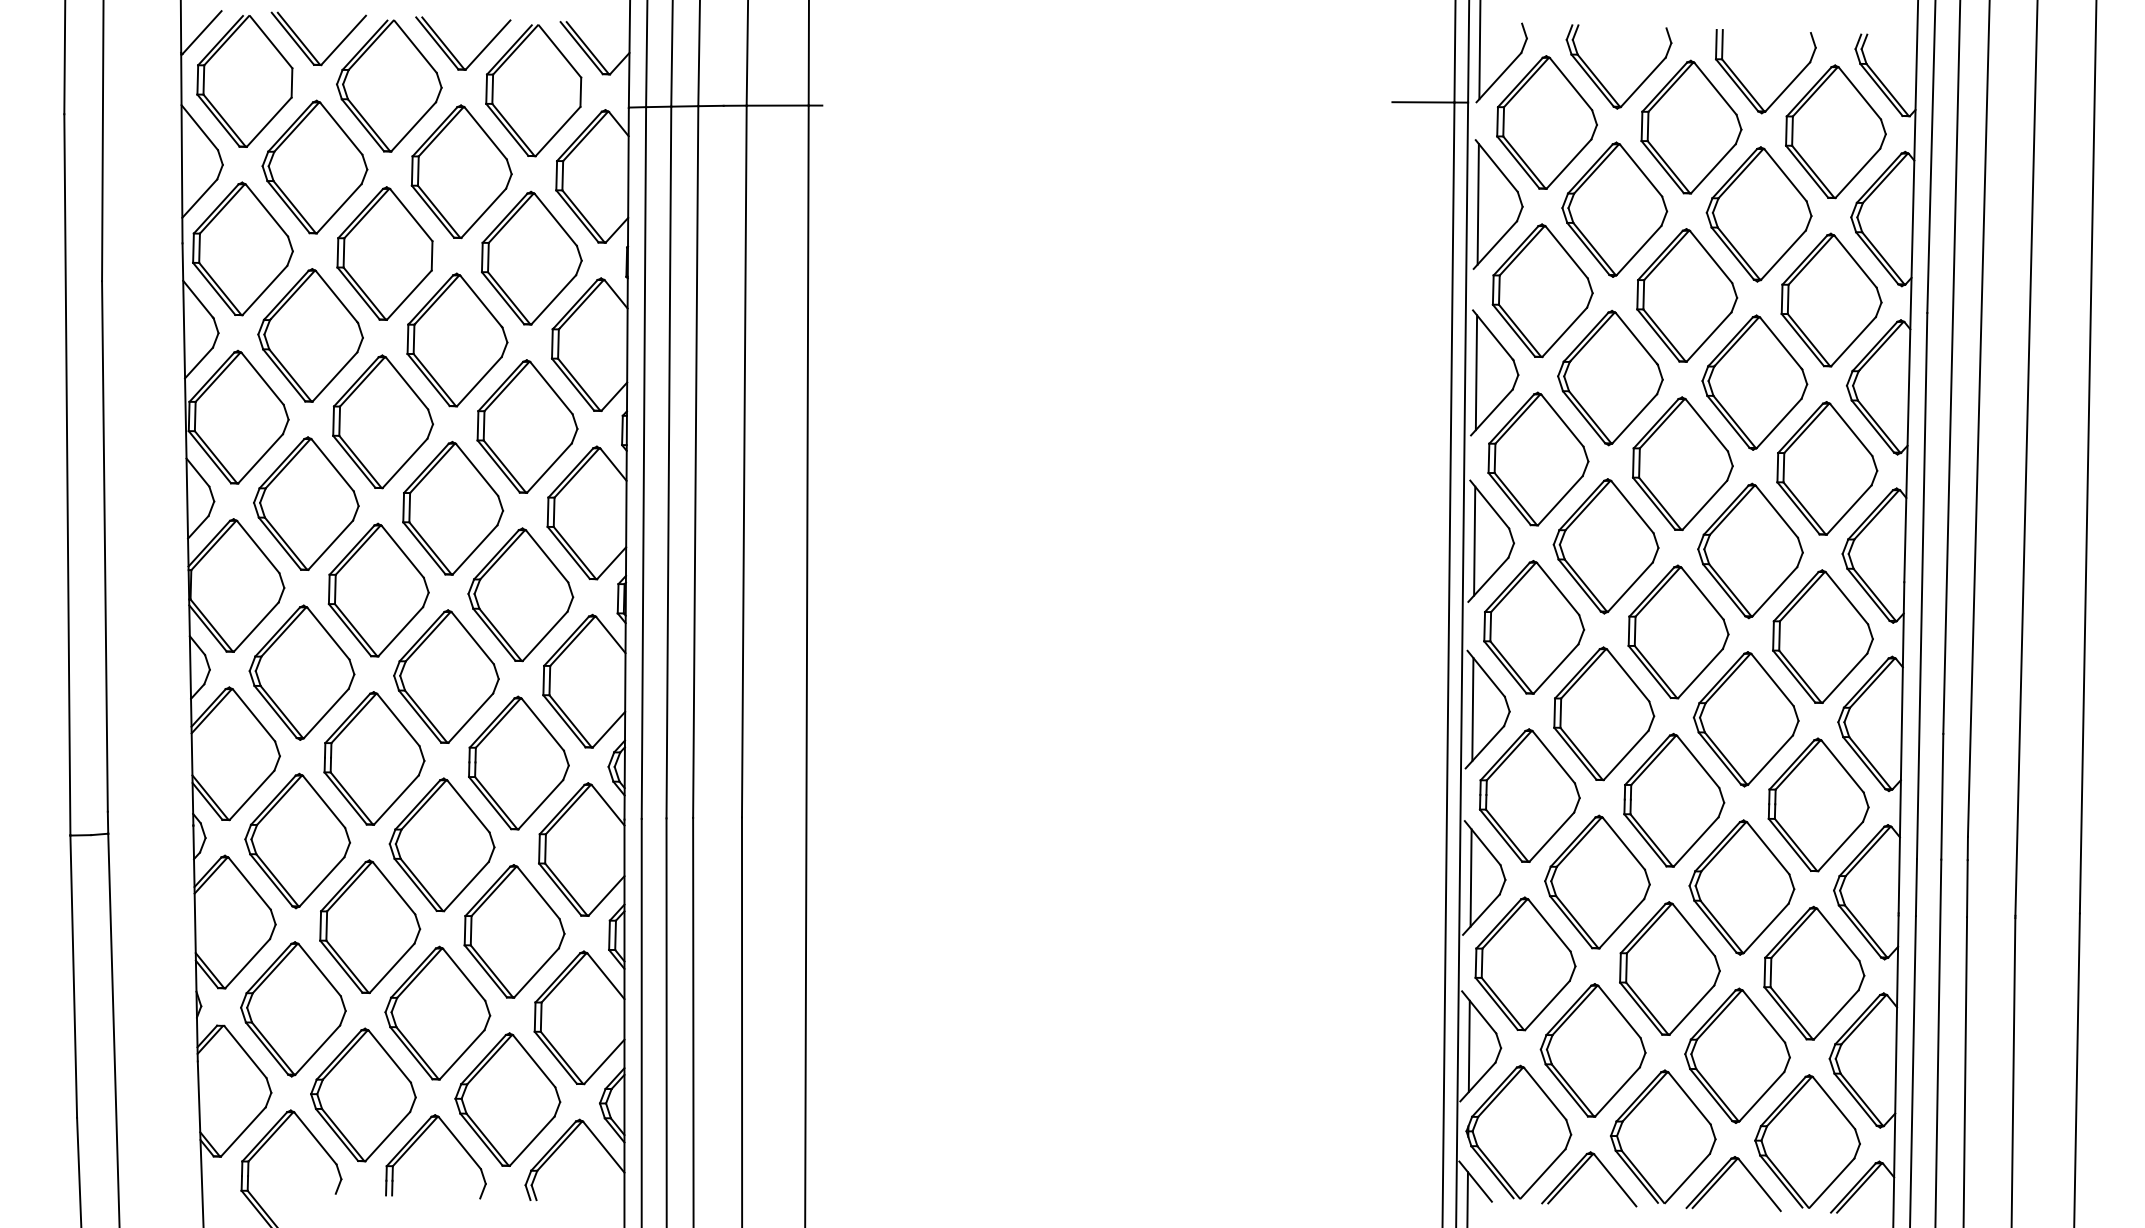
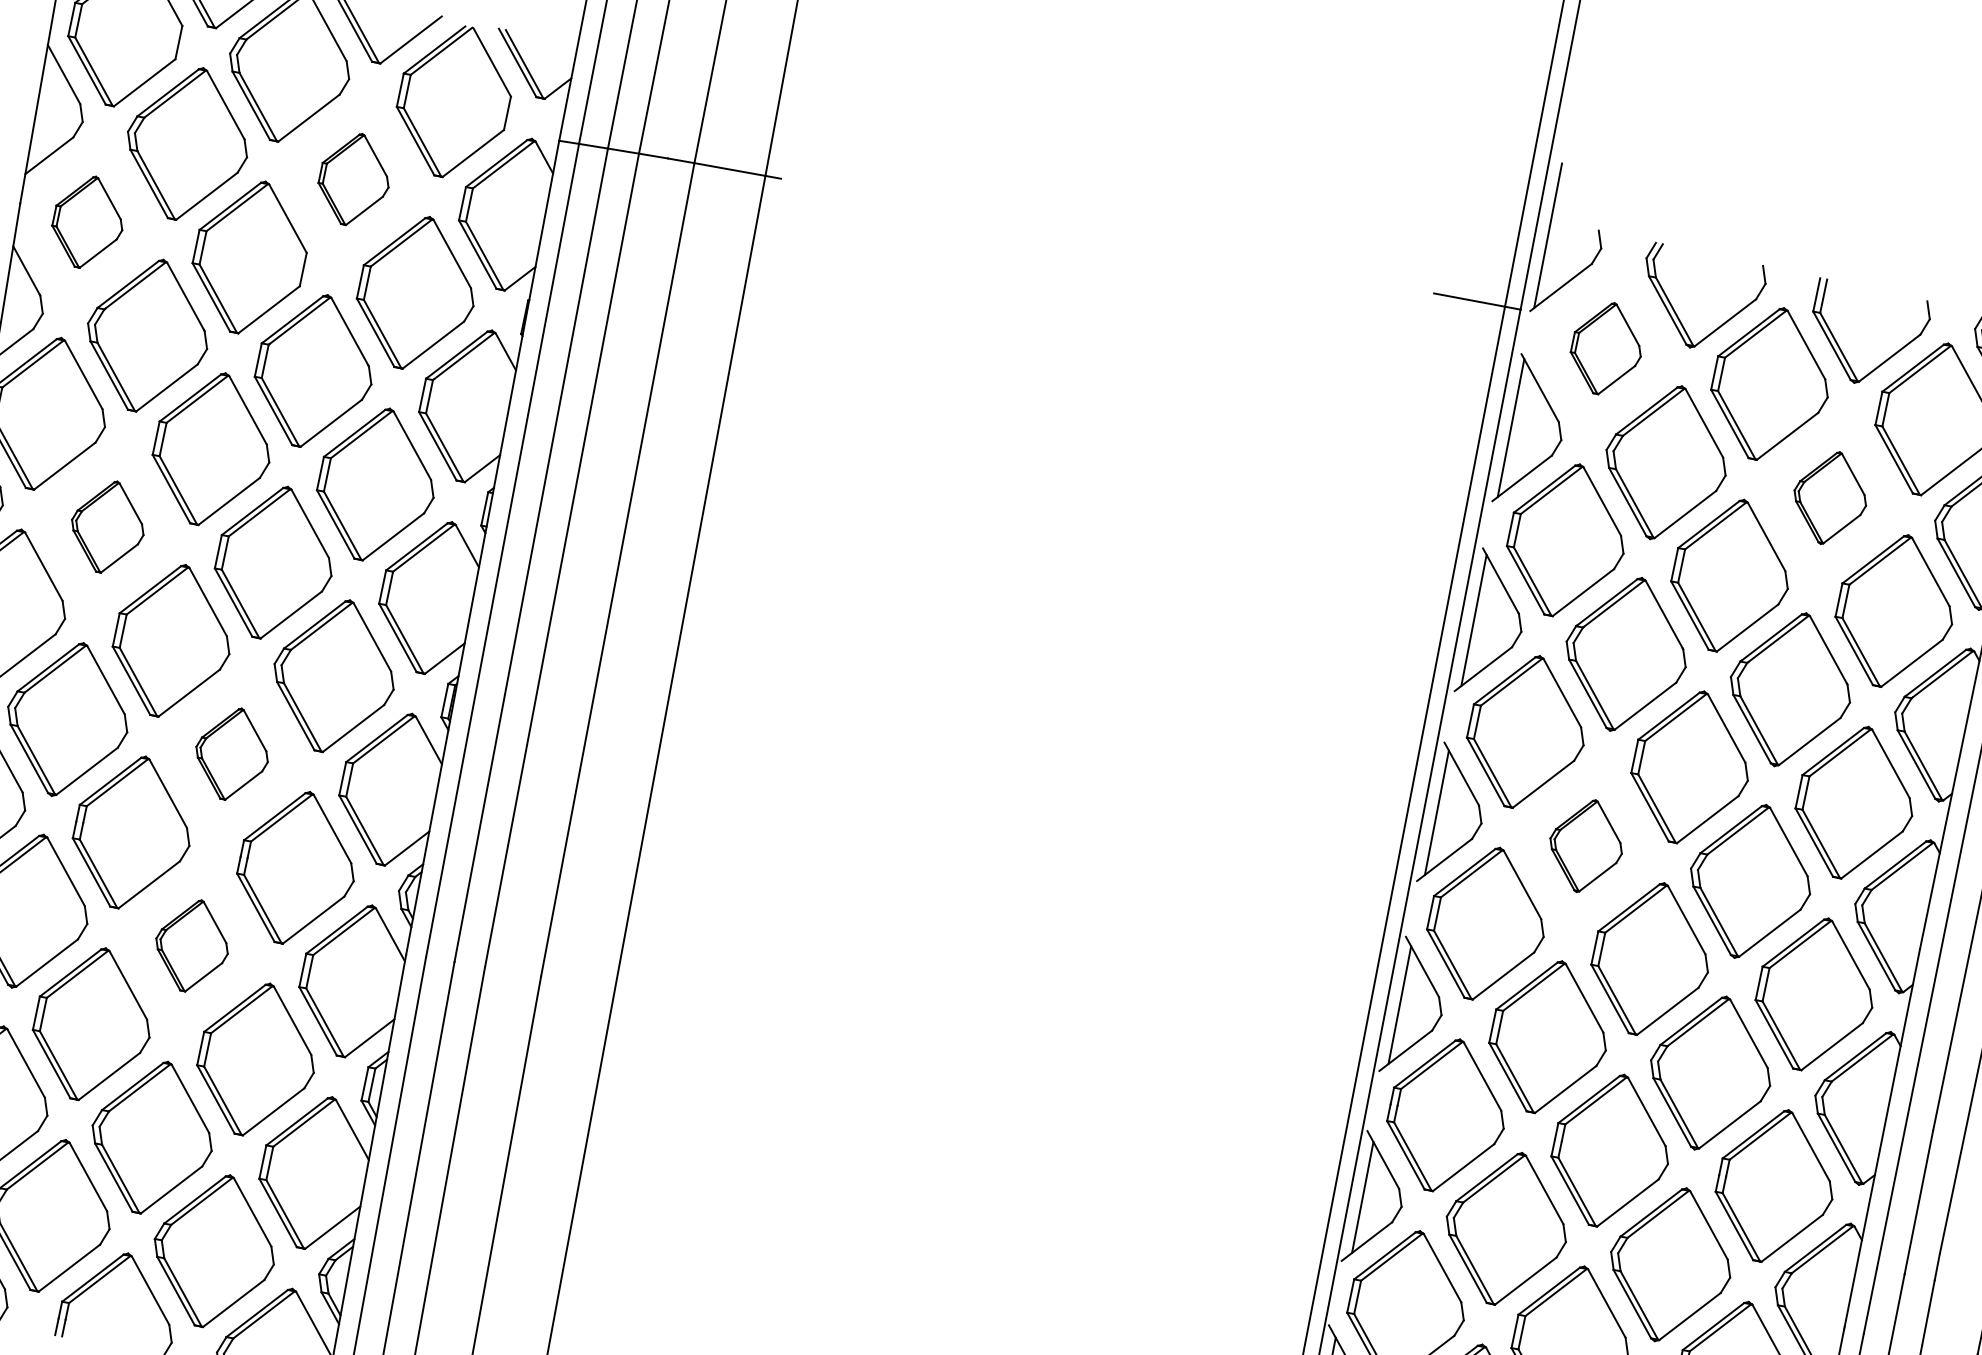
part: (1546, 122) -> (1606, 348), size x0.6
part: (461, 171) -> (354, 179), size x0.6
part: (1758, 214) -> (1829, 498), size x0.6
part: (242, 248) -> (87, 221), size x0.6
part: (306, 503) -> (108, 526), size x0.6
part: (1605, 546) -> (1585, 846), size x0.6
part: (446, 676) -> (232, 753), size x0.6
part: (441, 844) -> (191, 945), size x0.6

